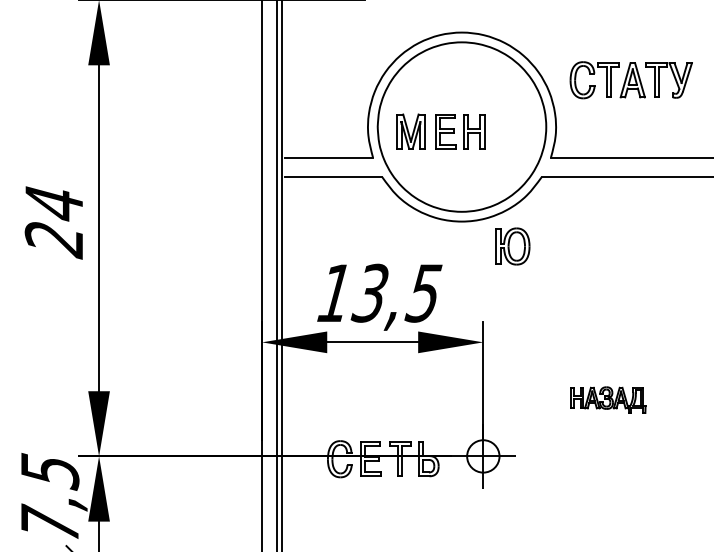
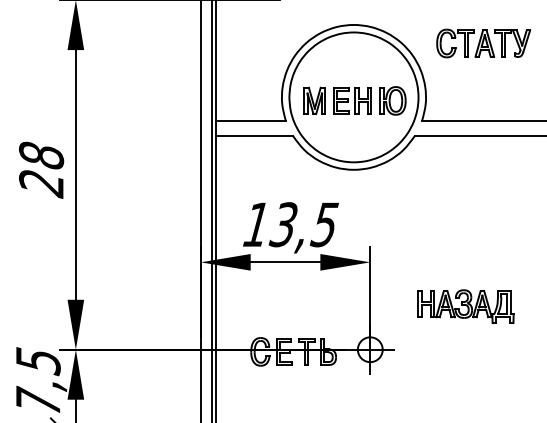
part: (631, 80) -> (483, 43), moved
text: (54, 202) -> (41, 155), 24 -> 28
part: (512, 245) -> (392, 100), moved
part: (607, 399) -> (465, 306), size x1.67

